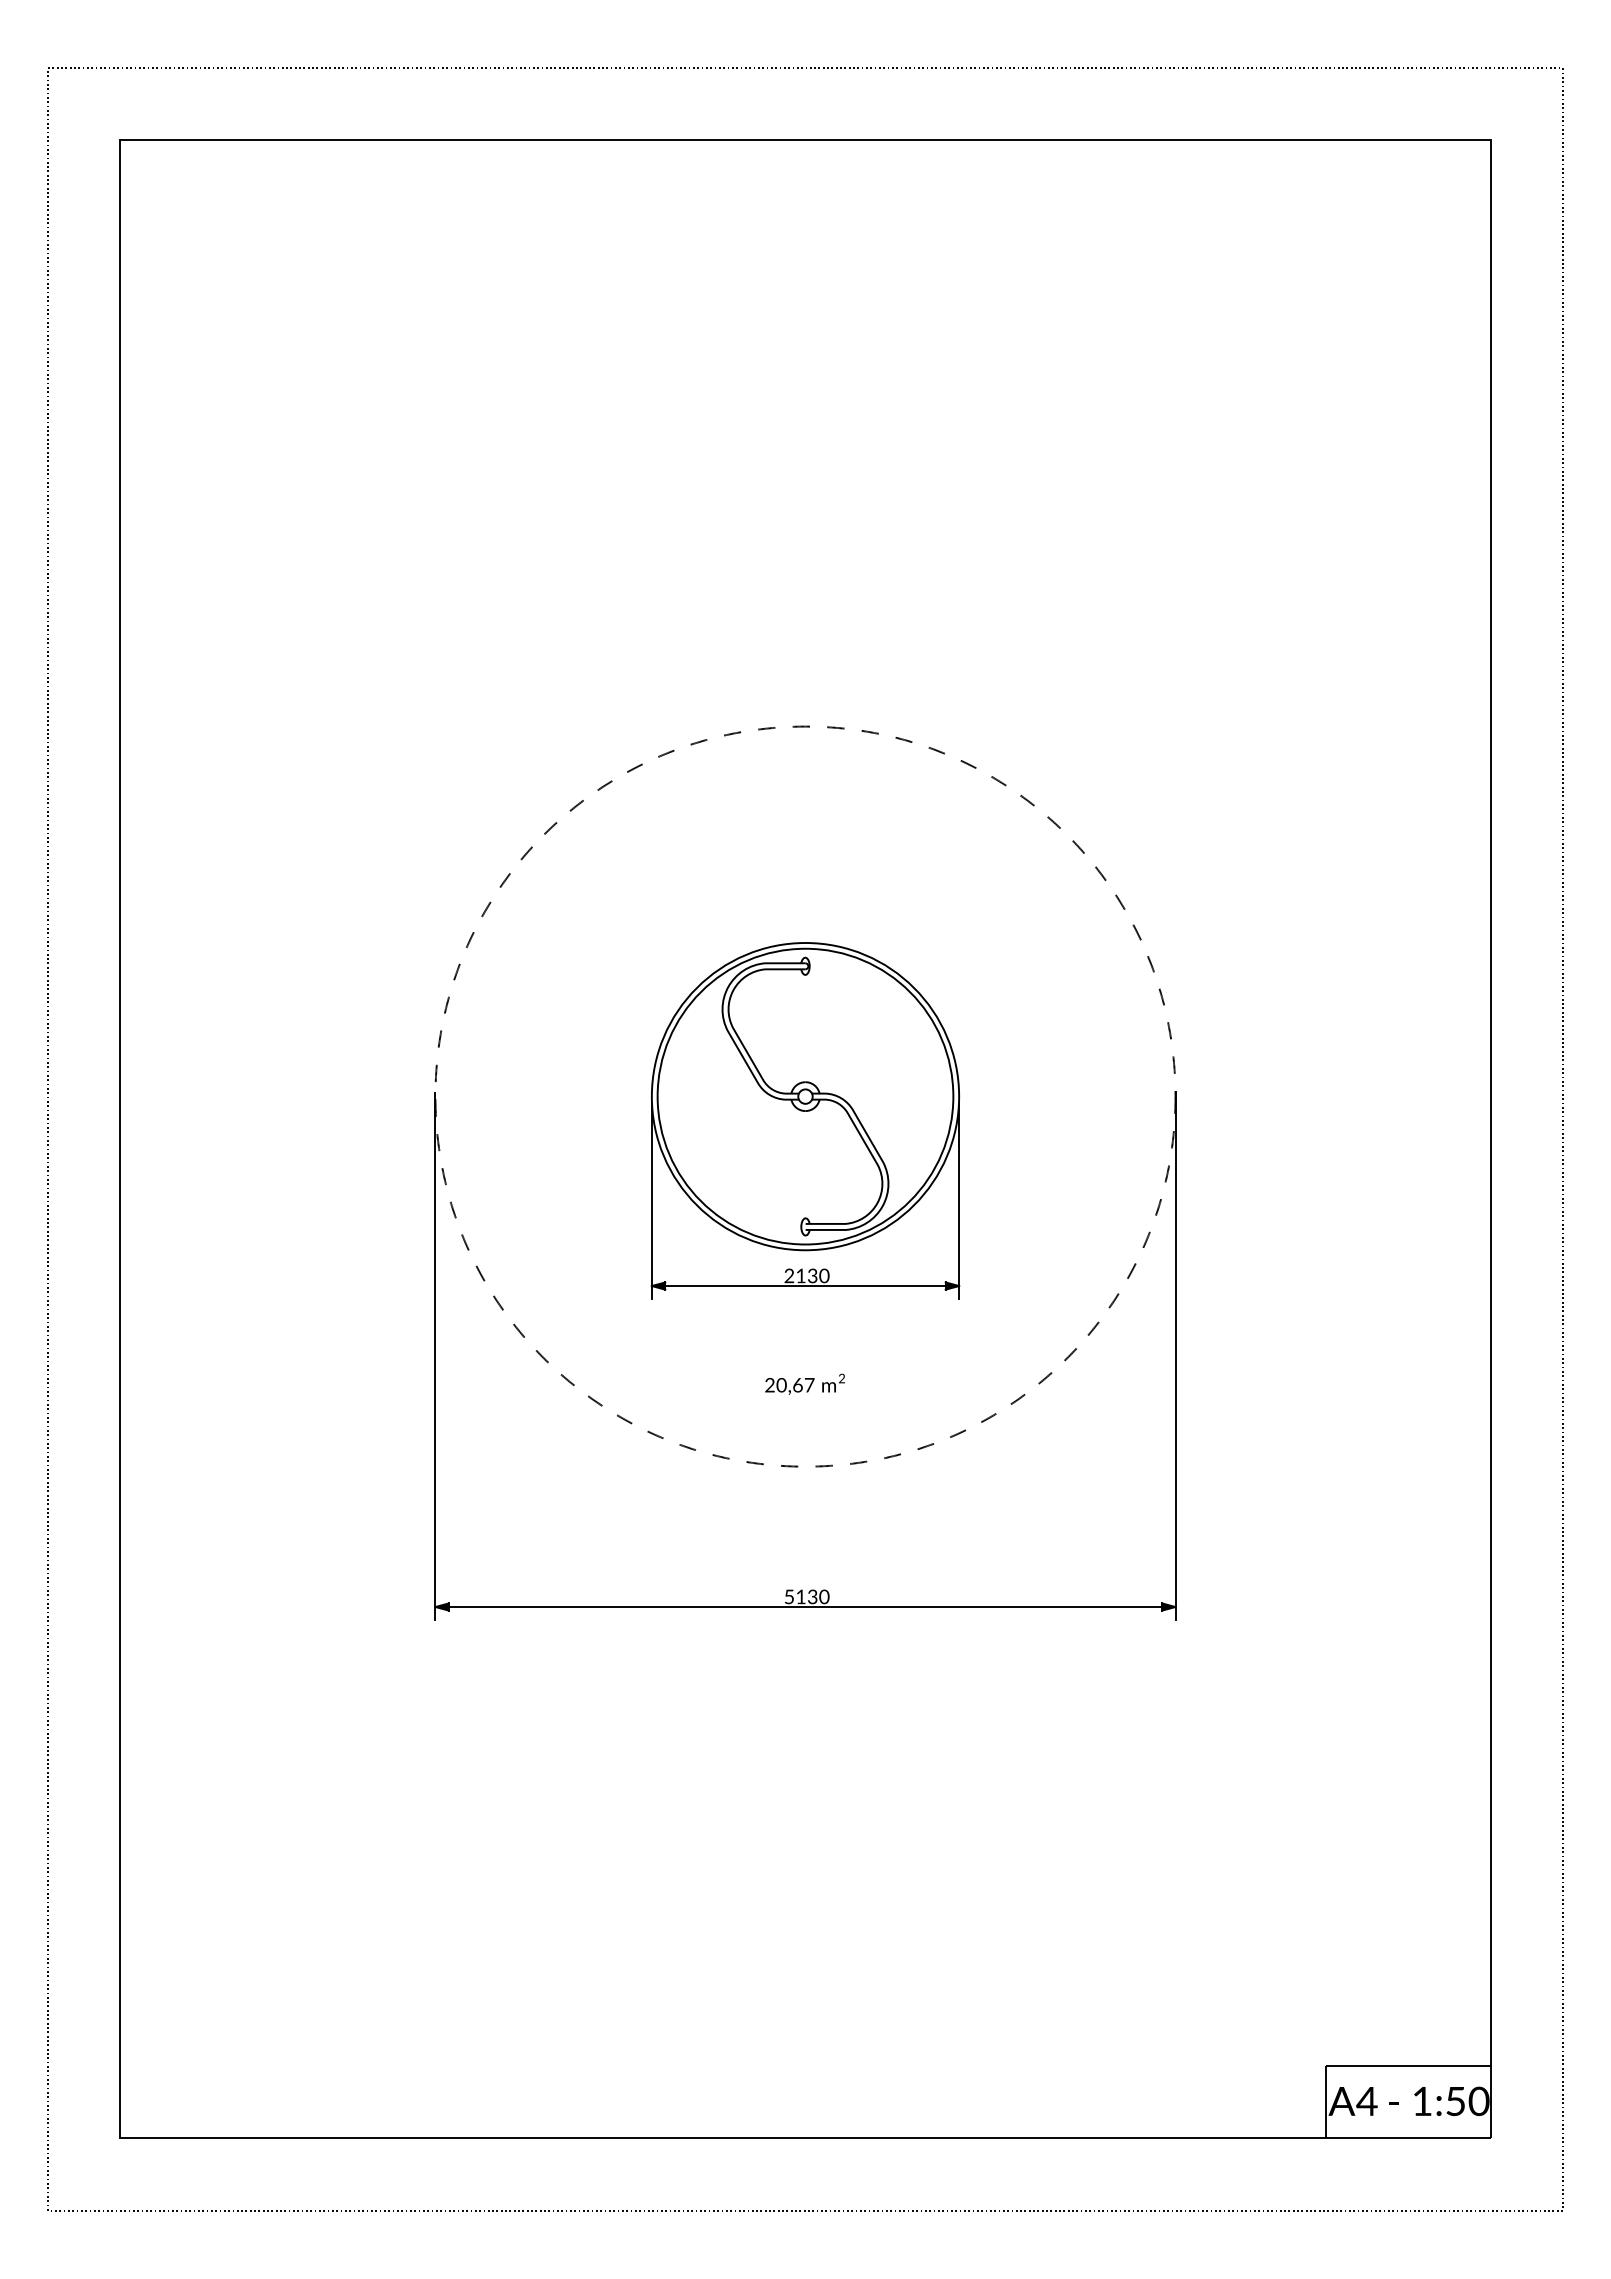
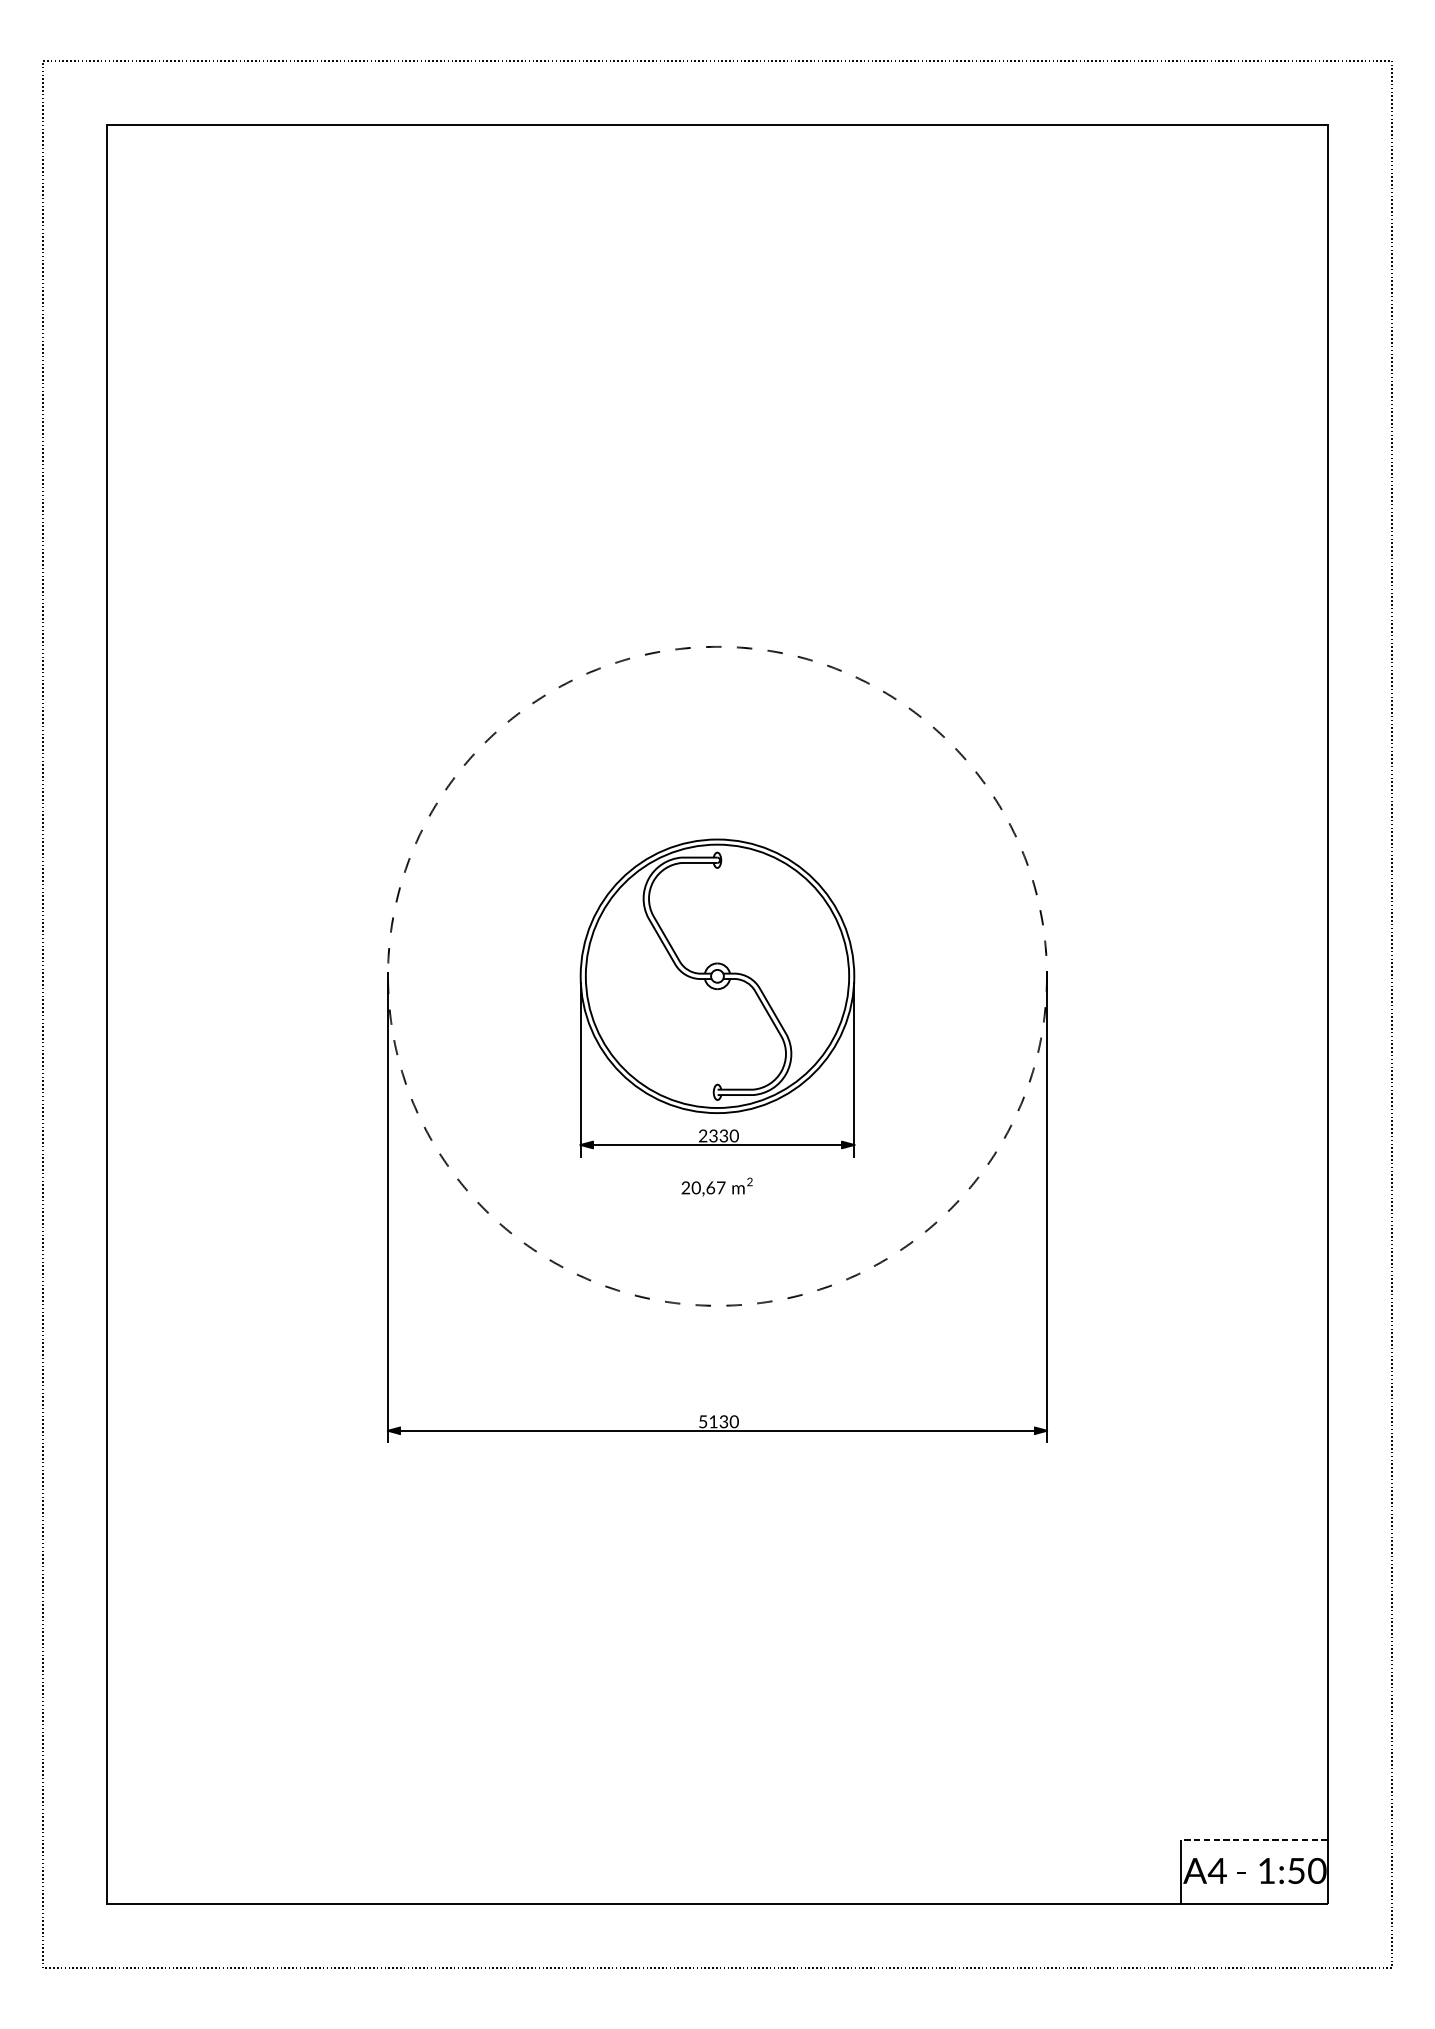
text: (800, 1275) -> (713, 1135), 2130 -> 2330
text: (804, 1383) -> (716, 1186), moved
line: (1407, 2066) -> (1253, 1839), solid -> dashed

